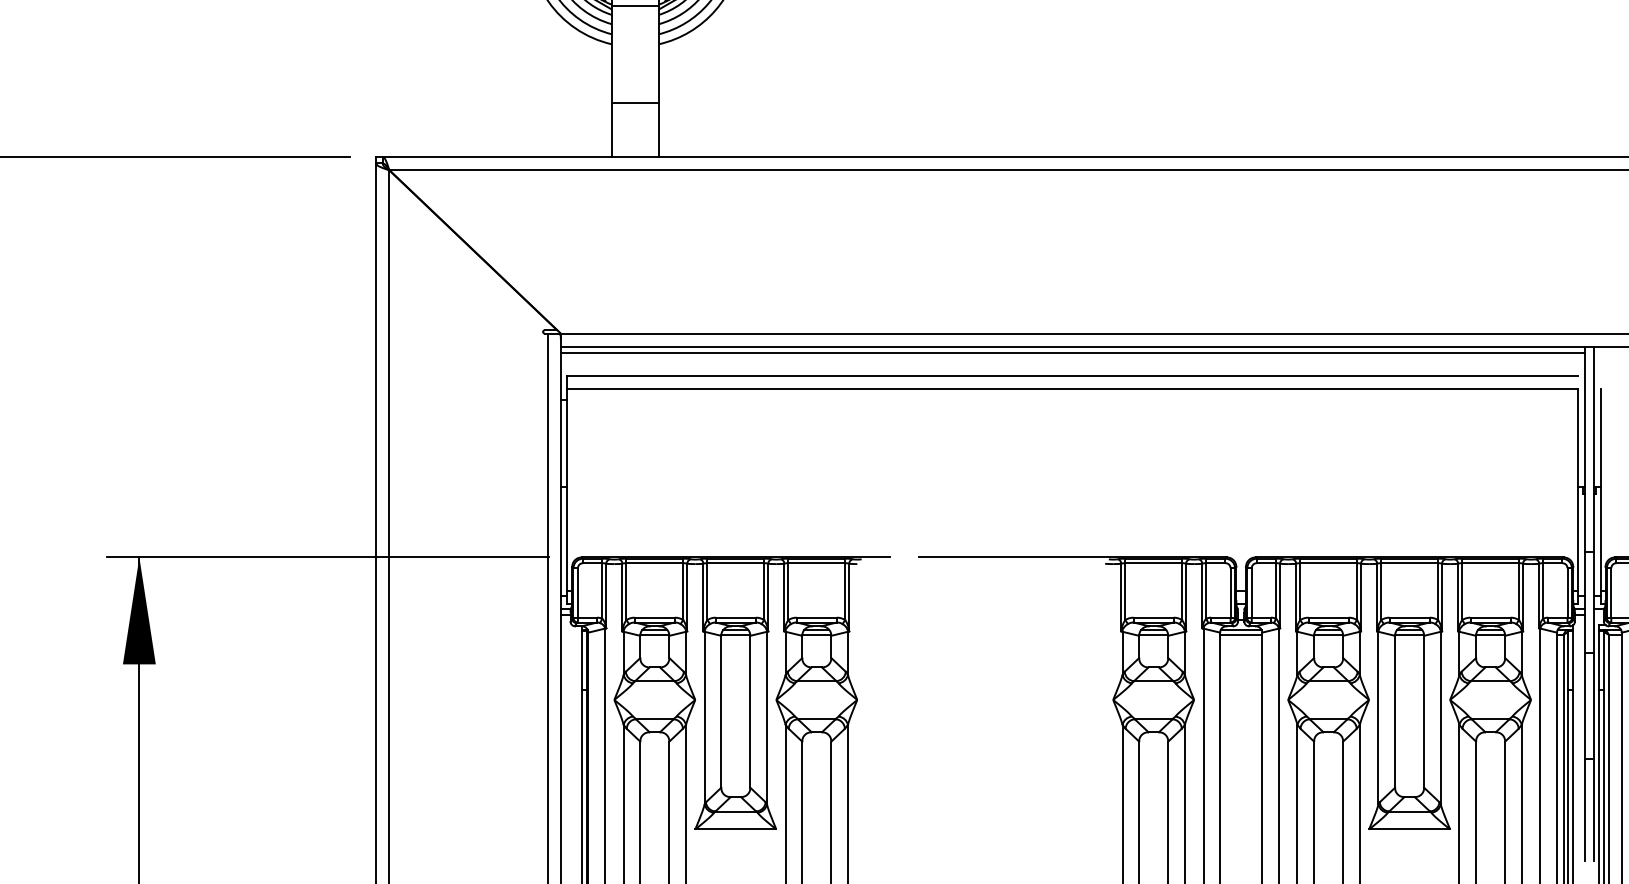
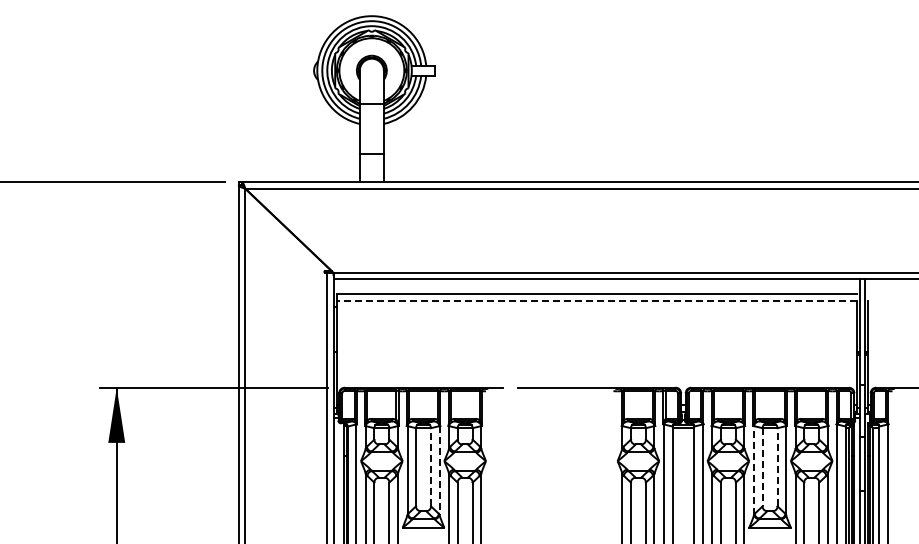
line: (1072, 352) -> (596, 282), removed
line: (1072, 389) -> (596, 301), solid -> dashed
line: (751, 710) -> (431, 466), solid -> dashed
line: (1424, 710) -> (777, 466), solid -> dashed
line: (1394, 712) -> (762, 467), solid -> dashed
line: (1379, 718) -> (754, 470), solid -> dashed
line: (766, 720) -> (439, 471), solid -> dashed

